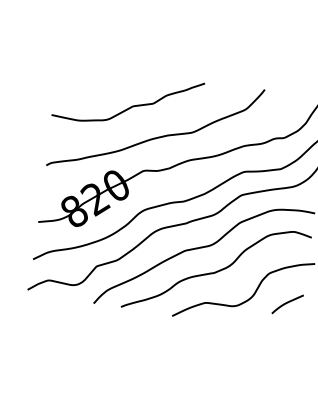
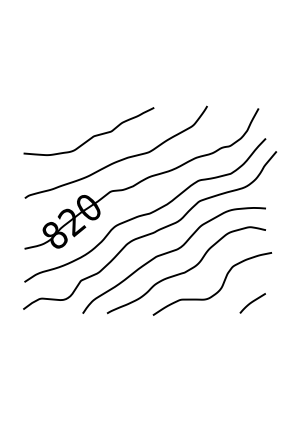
curve: (287, 303) -> (252, 302), moved

